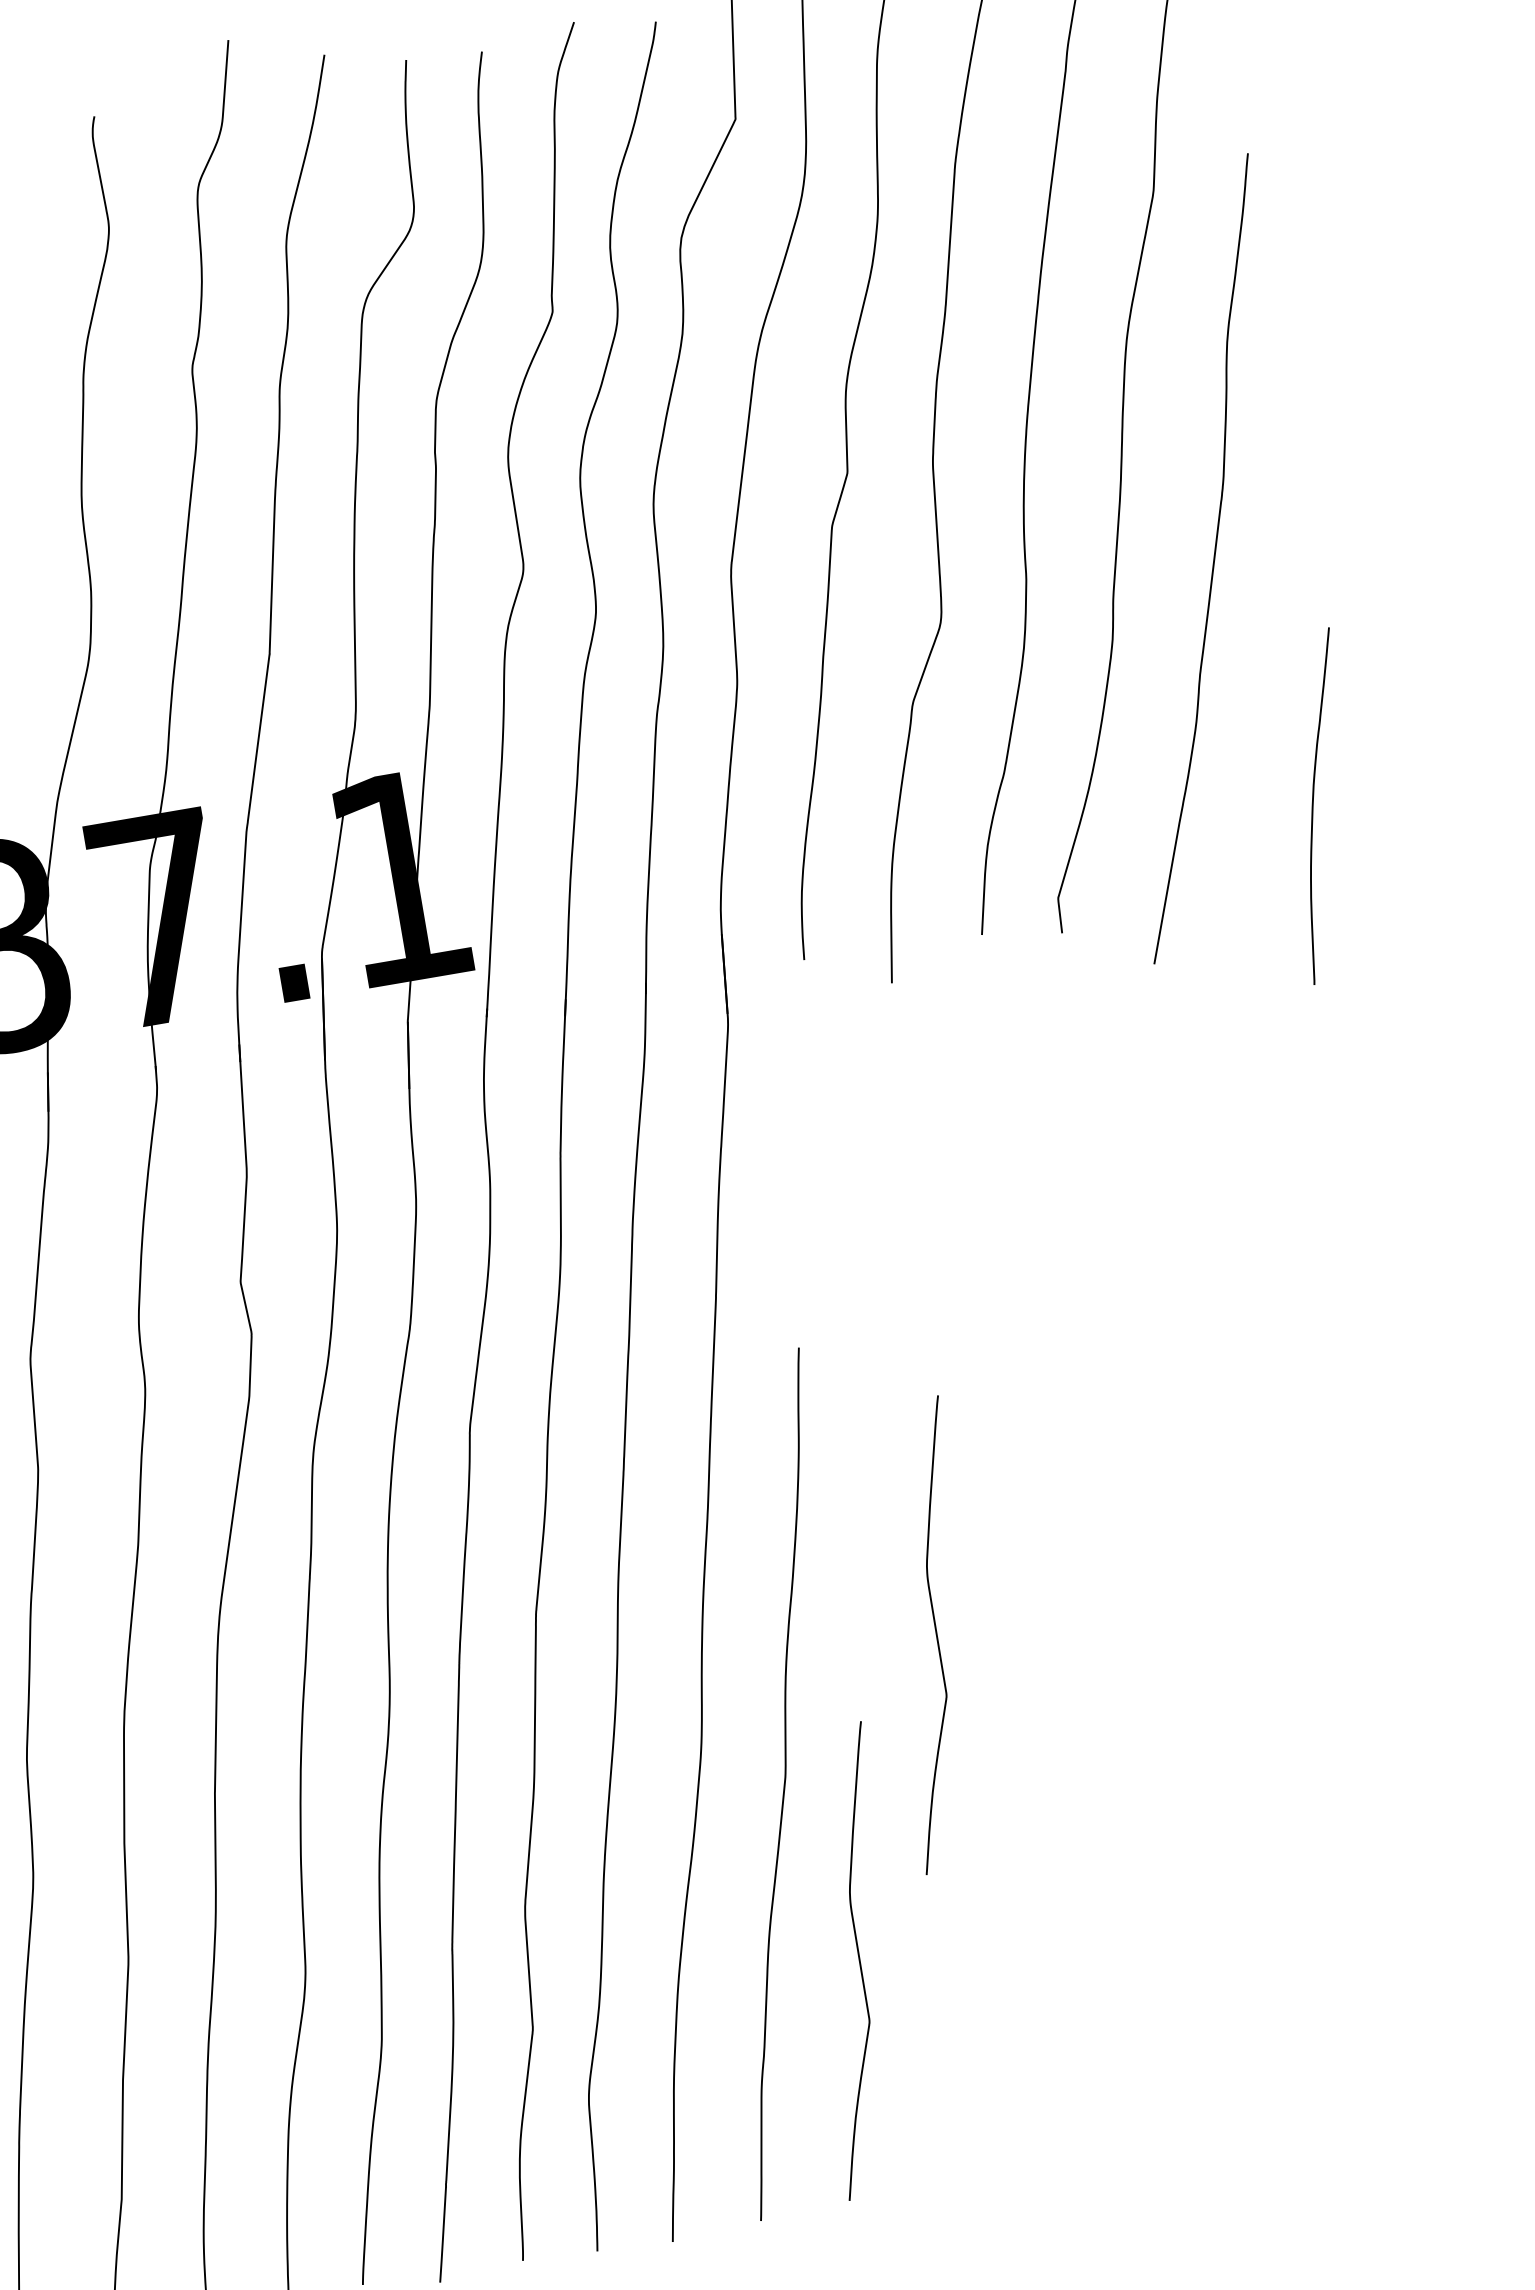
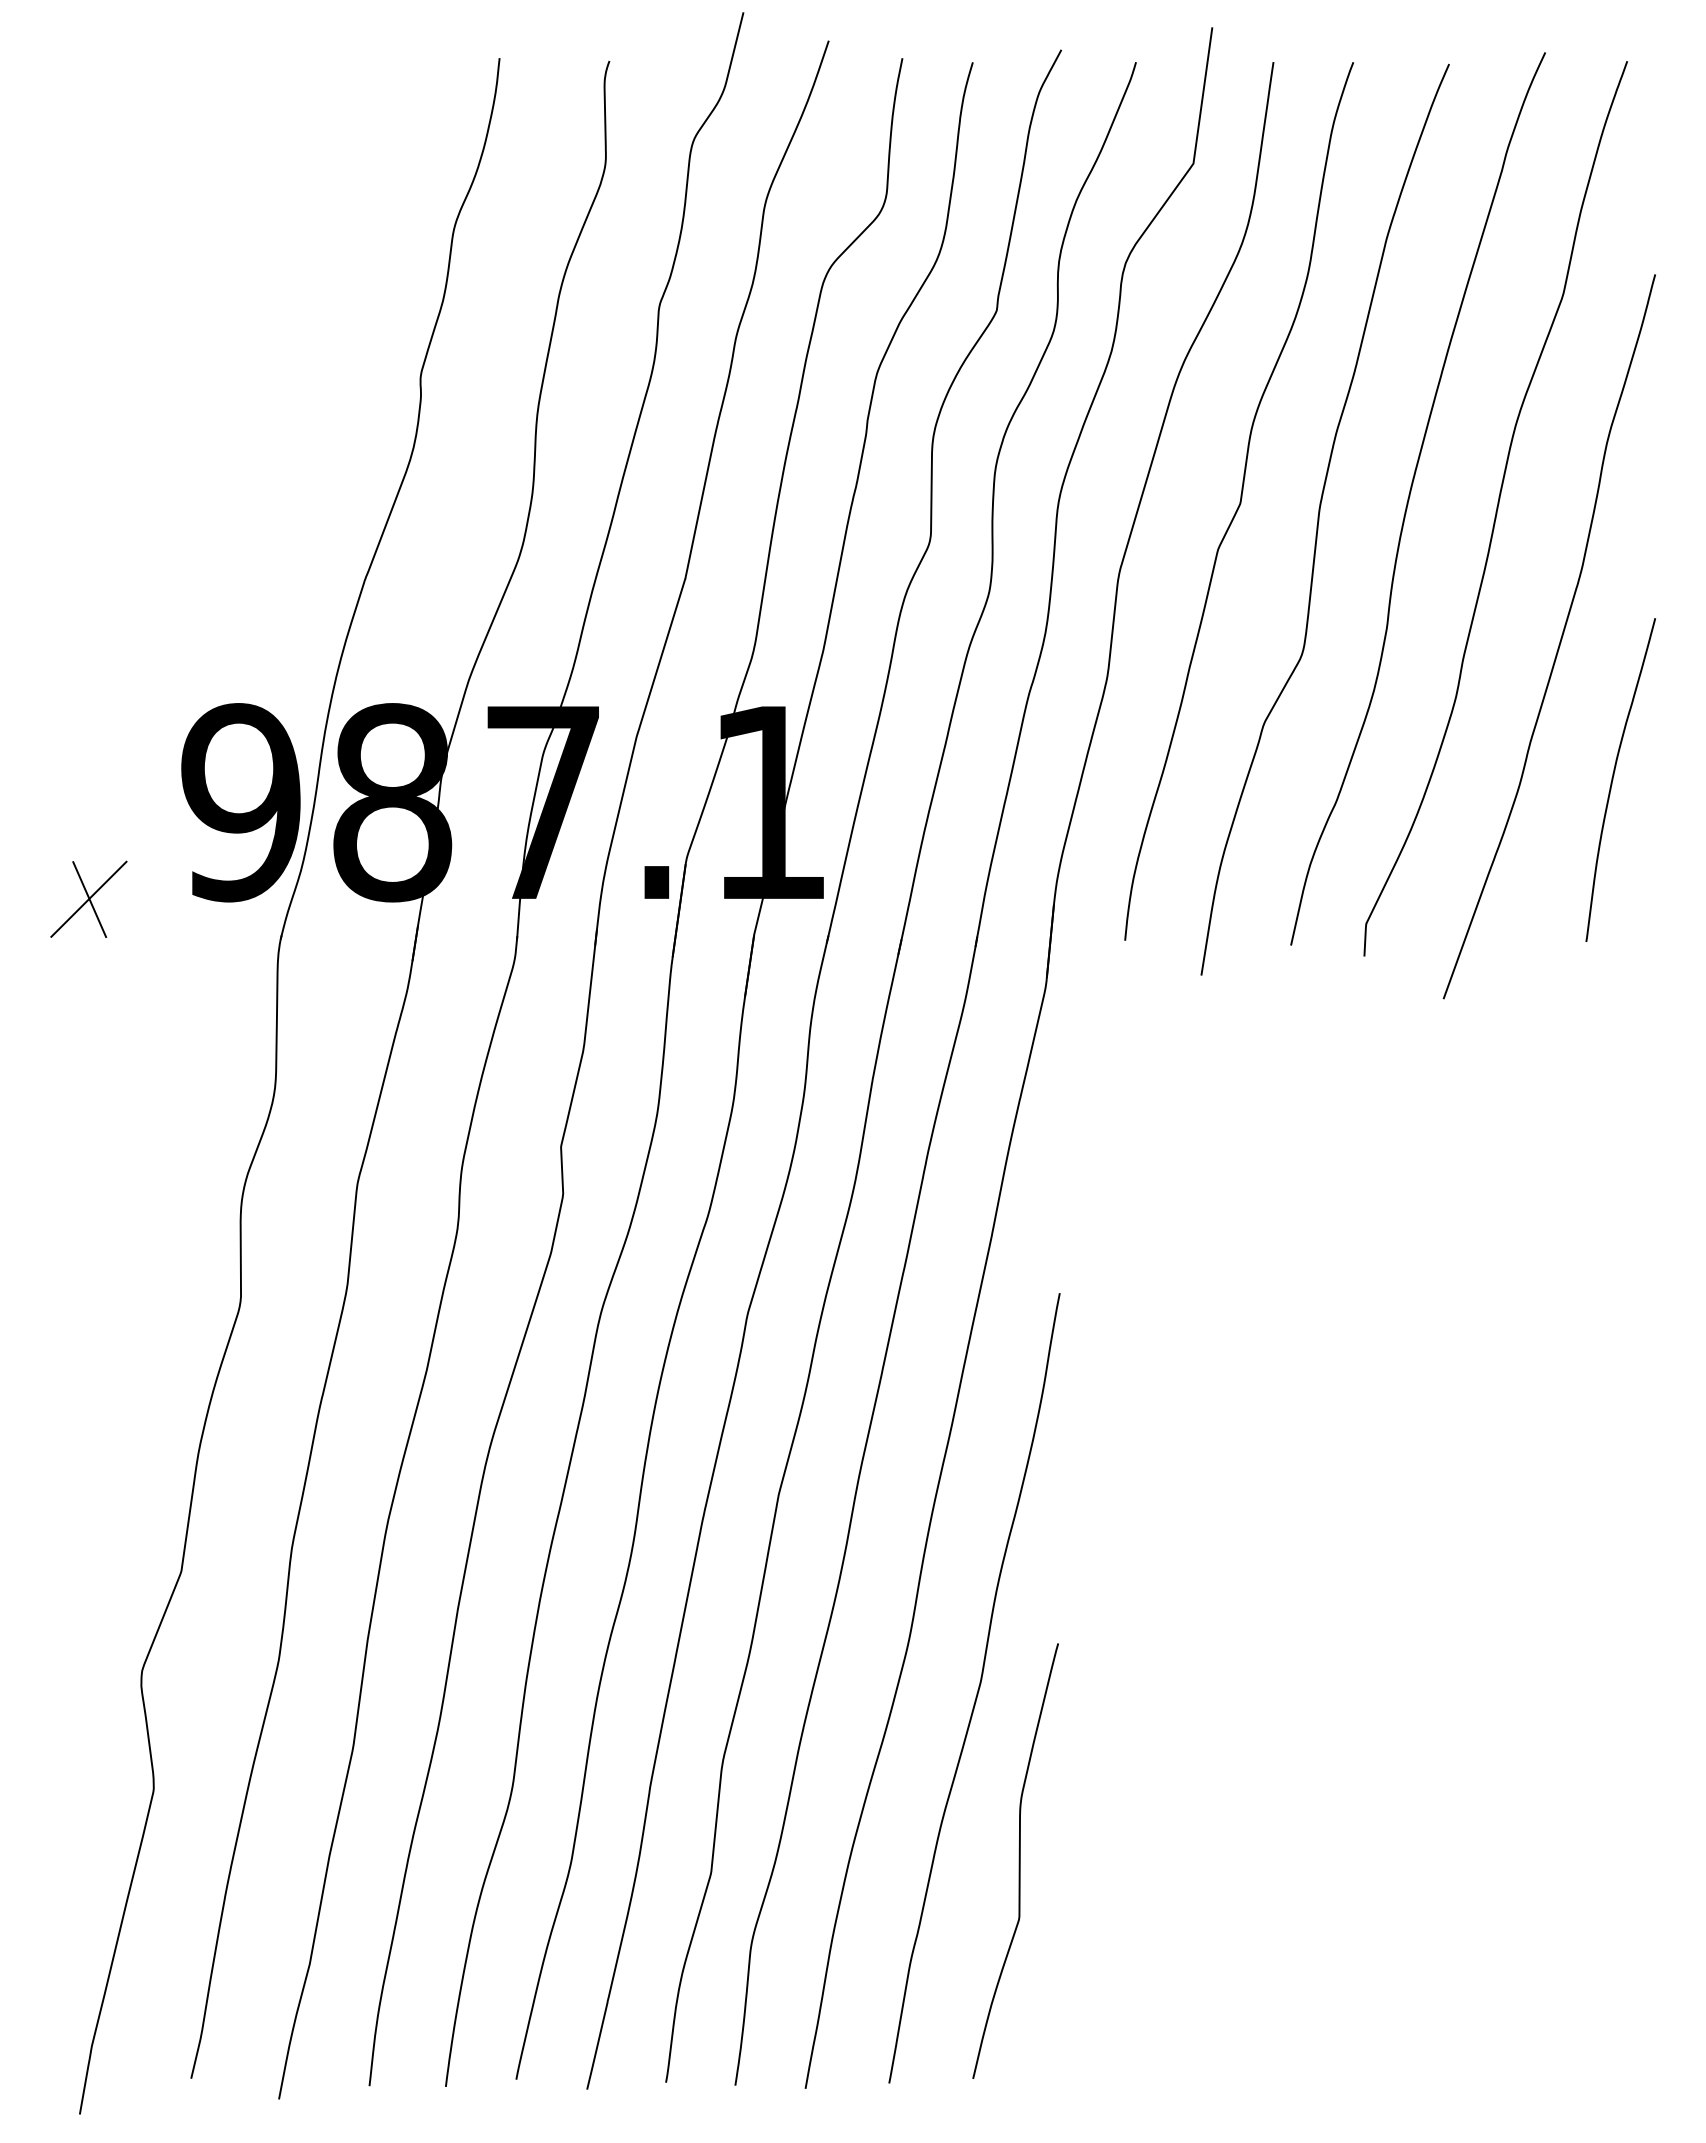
curve: (1313, 806) -> (1613, 779), moved
curve: (935, 1634) -> (1139, 1575), removed

